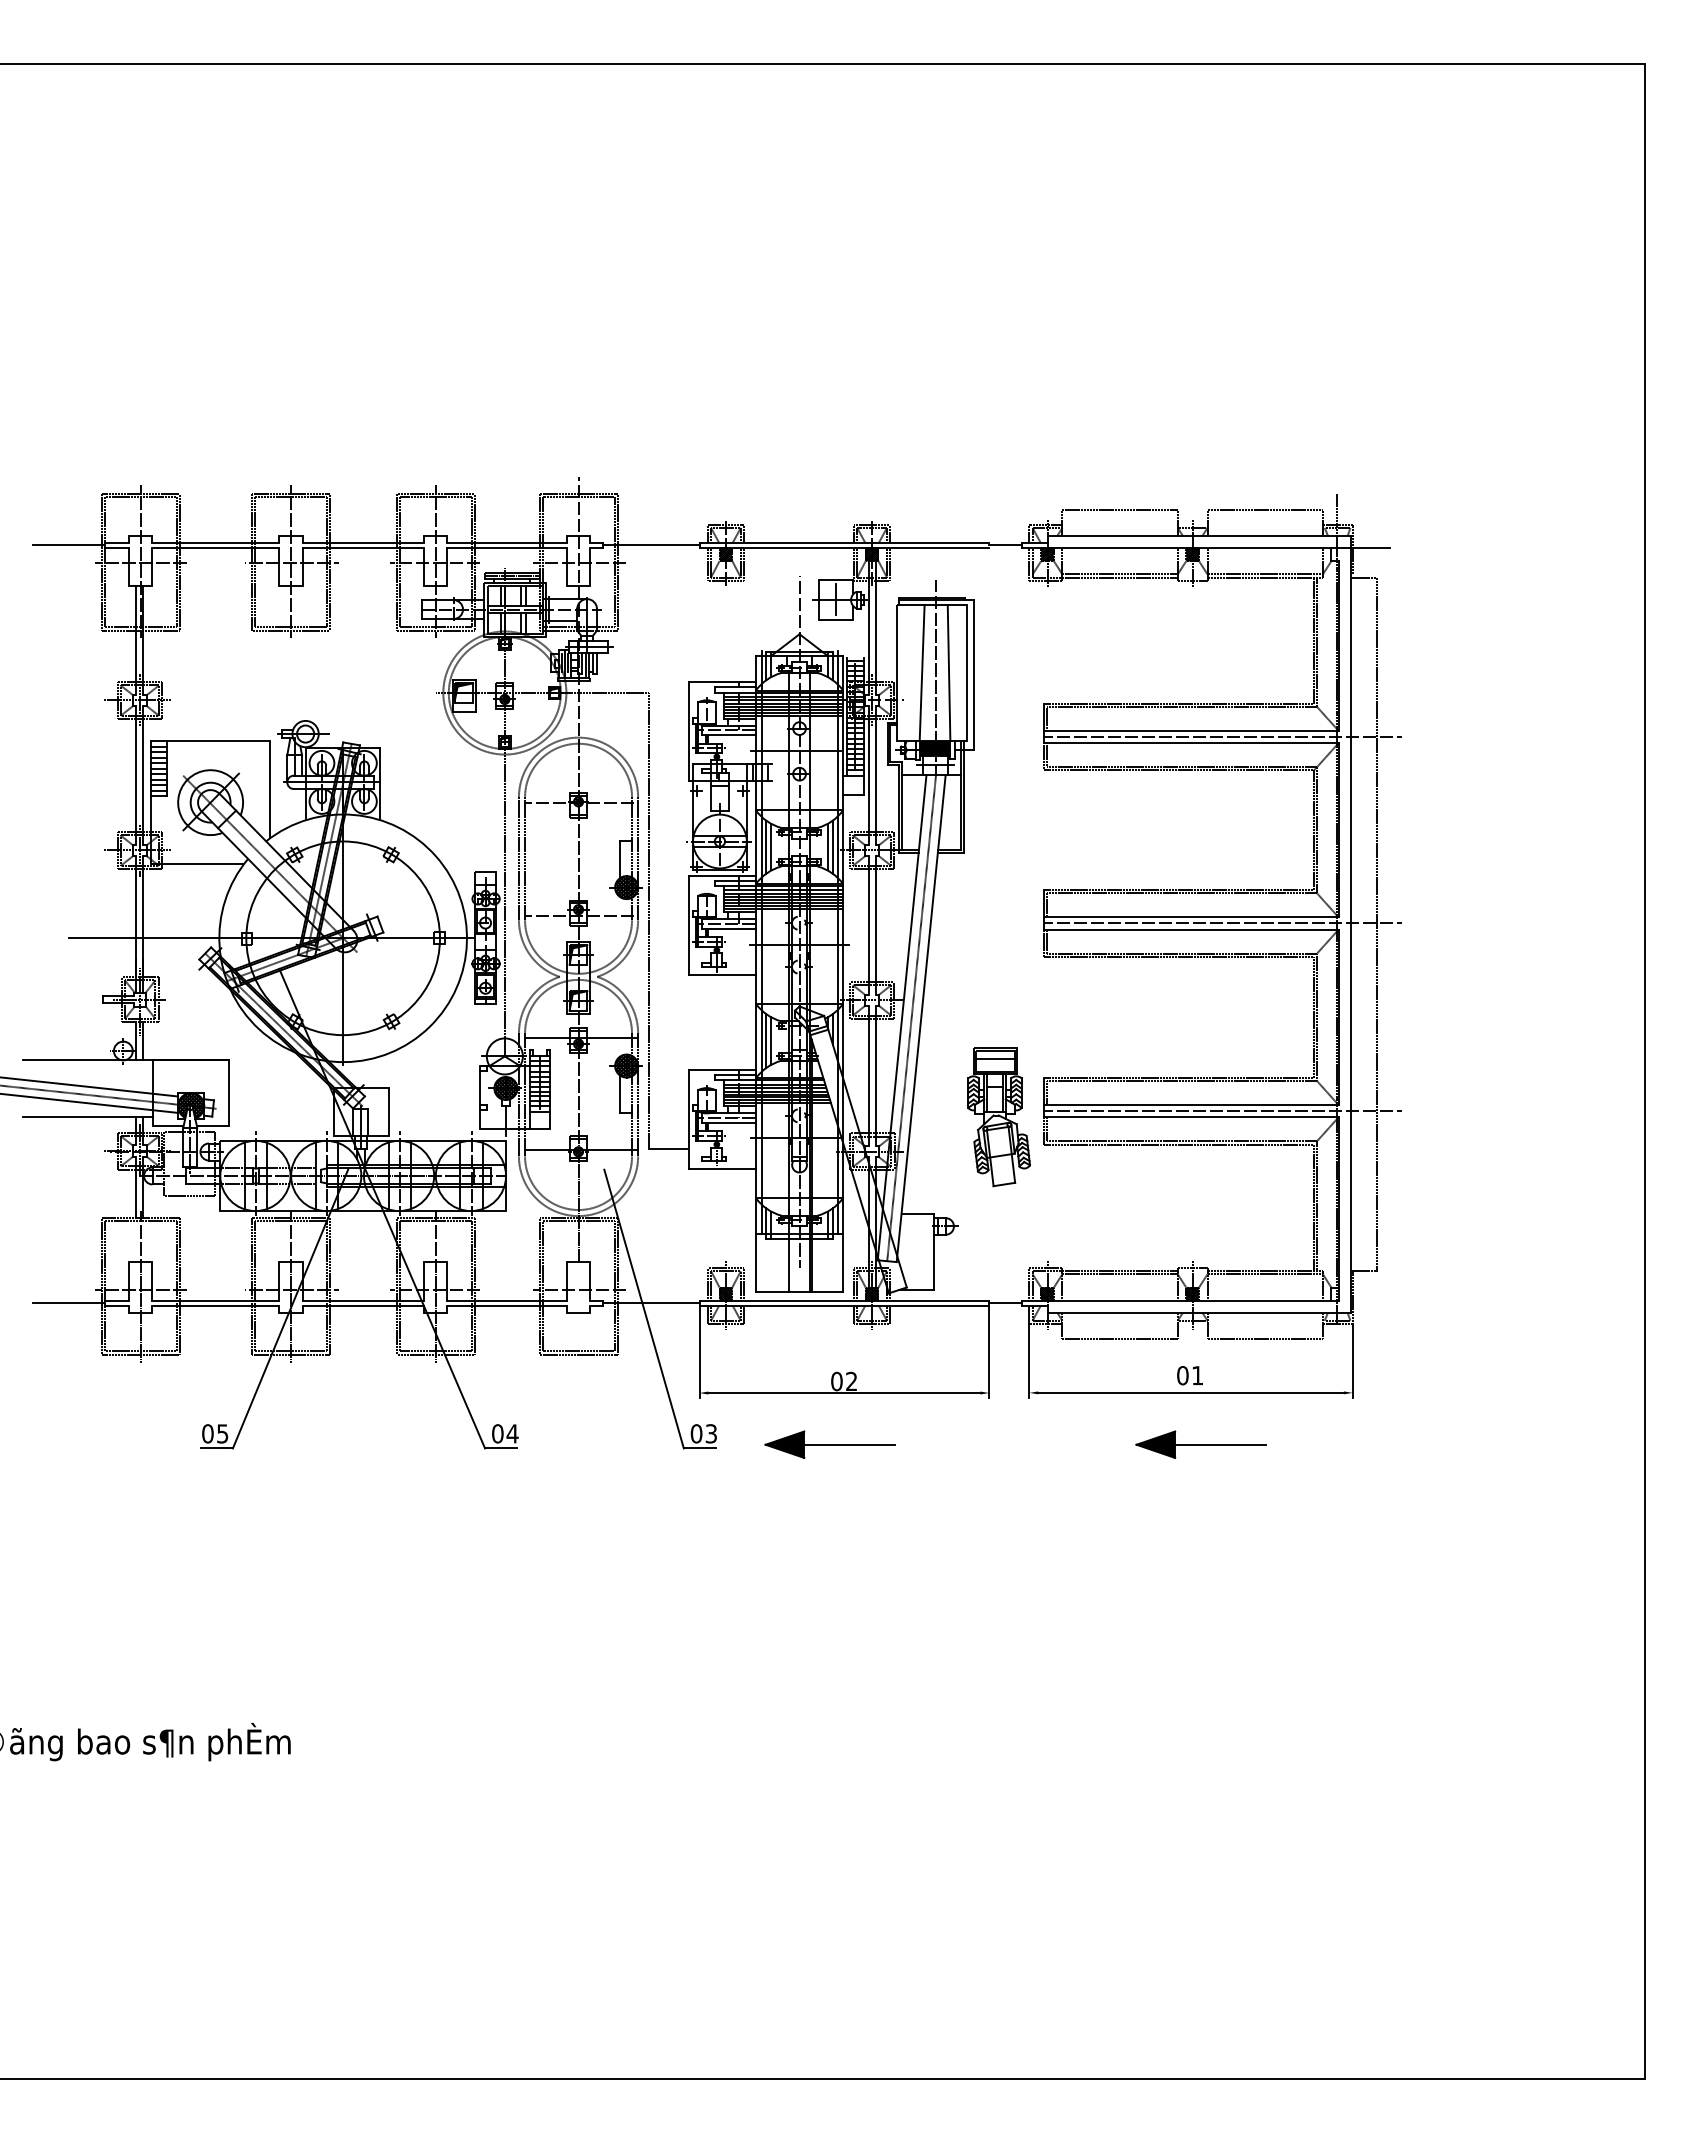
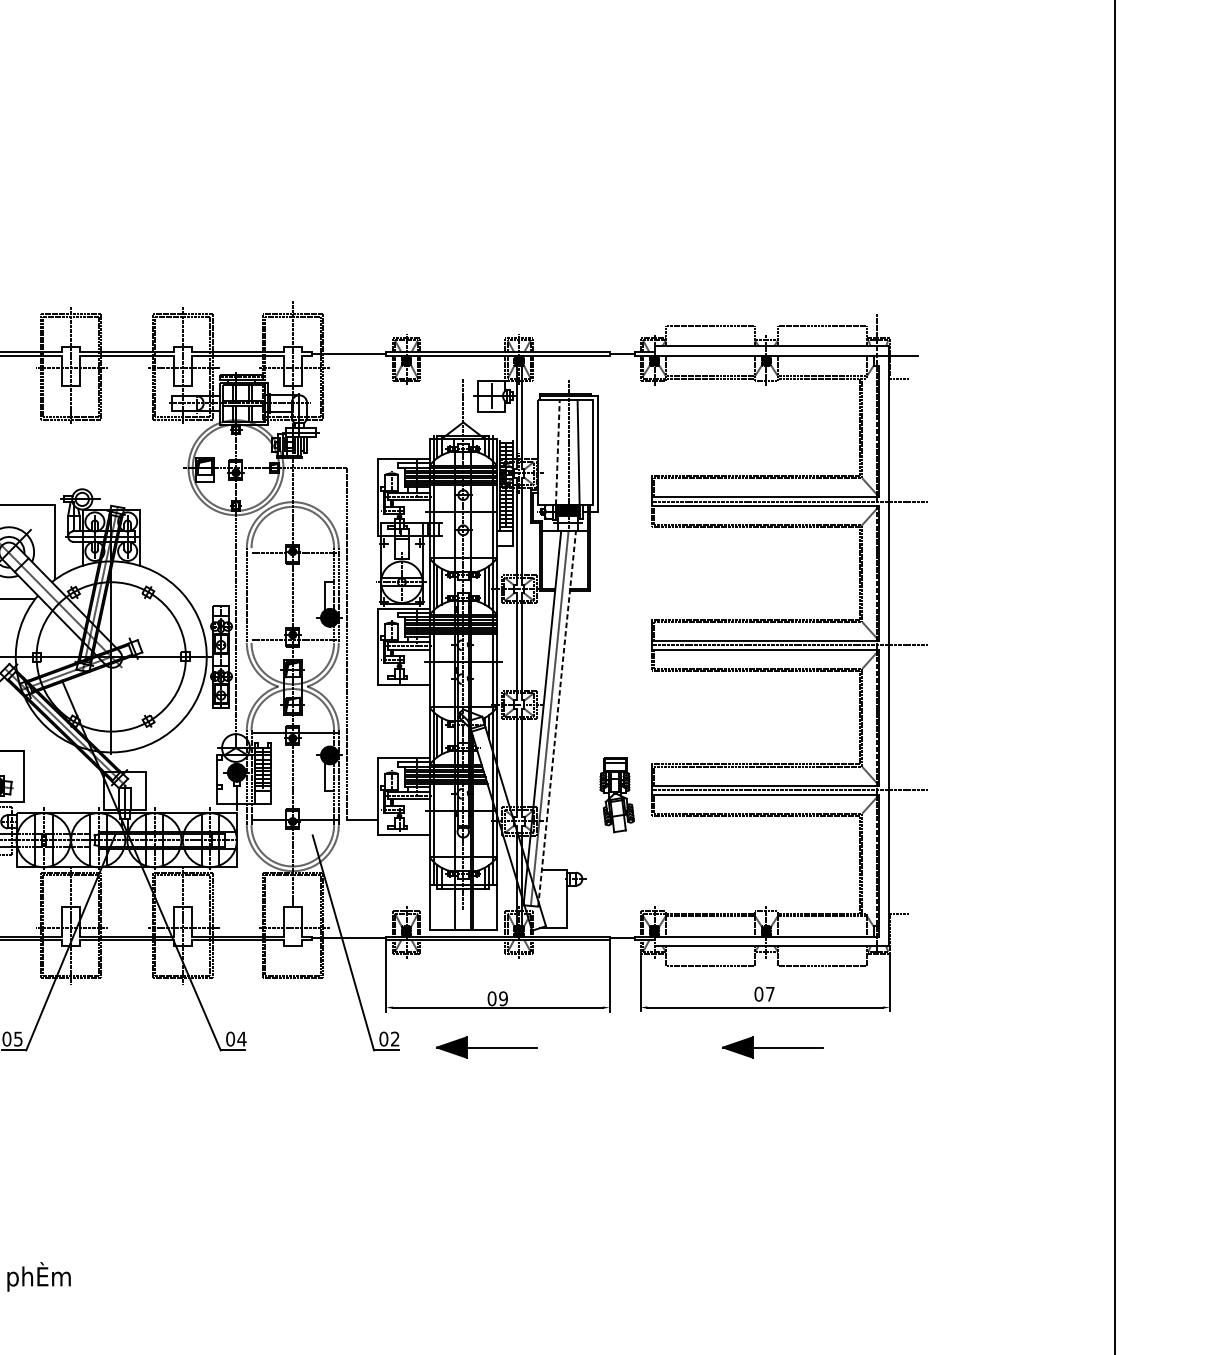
line: (922, 673) -> (558, 452), solid -> dashed
line: (525, 858) -> (251, 595), removed
line: (1376, 924) -> (908, 646), removed
line: (921, 1018) -> (557, 718), solid -> dashed
part: (998, 1117) -> (616, 795), size x0.7
text: (1197, 1375) -> (770, 994), 01 -> 07
text: (851, 1381) -> (503, 998), 02 -> 09
text: (710, 1433) -> (394, 1038), 03 -> 02

